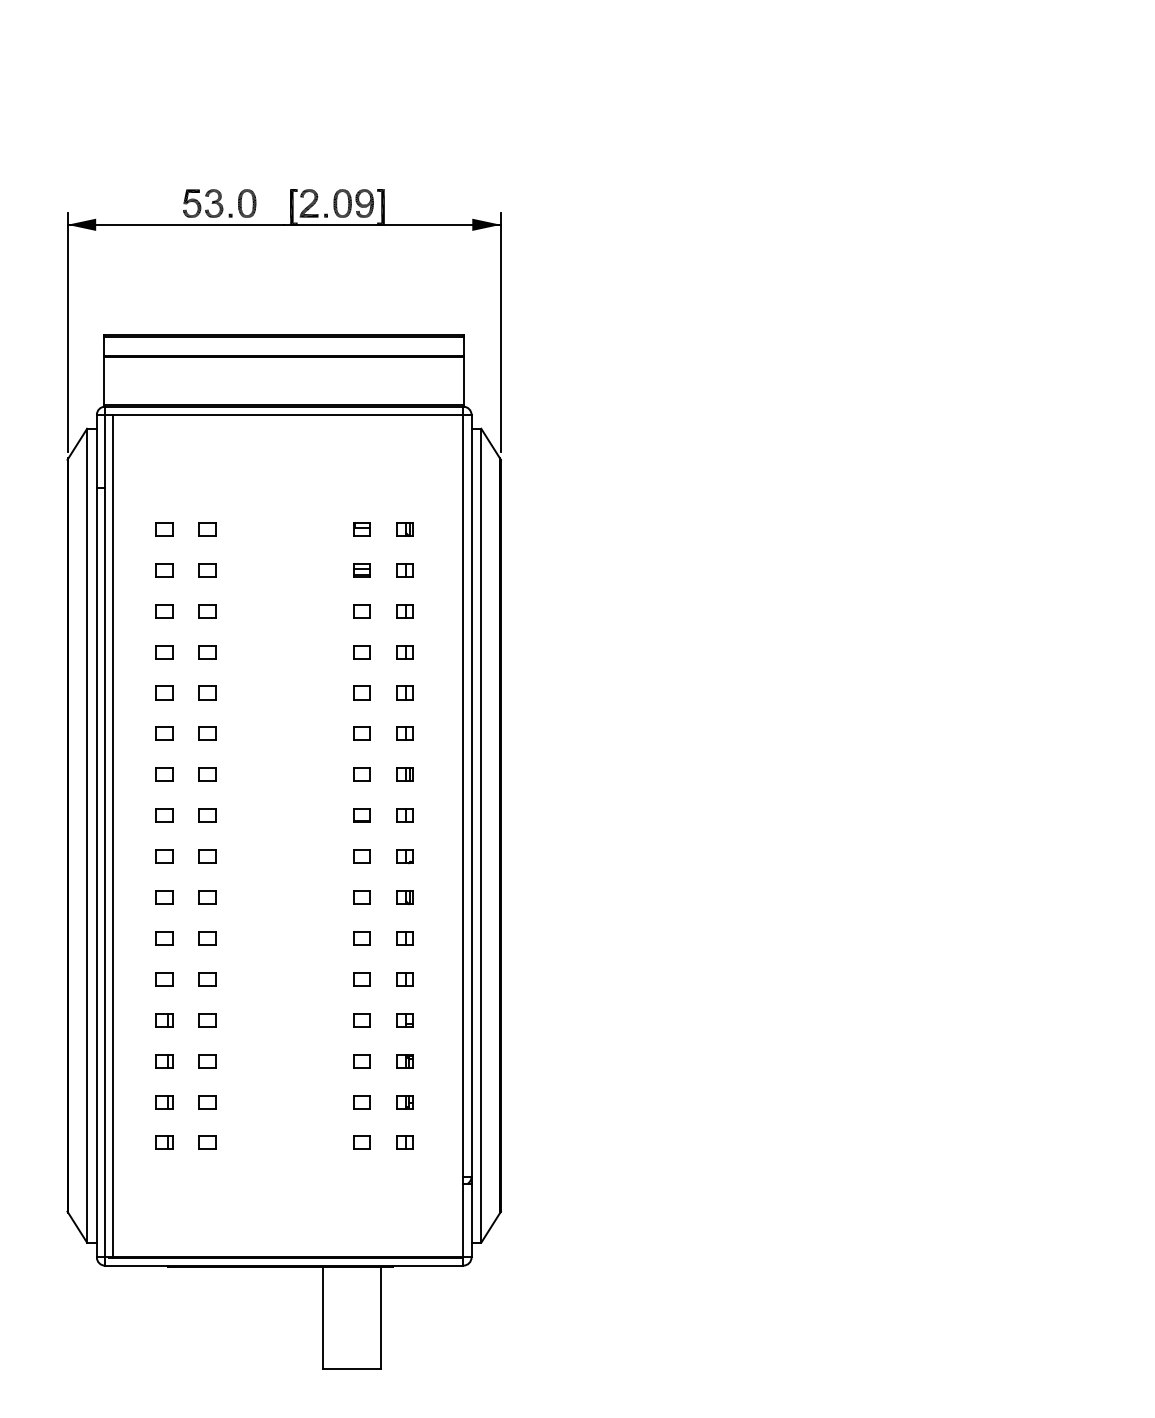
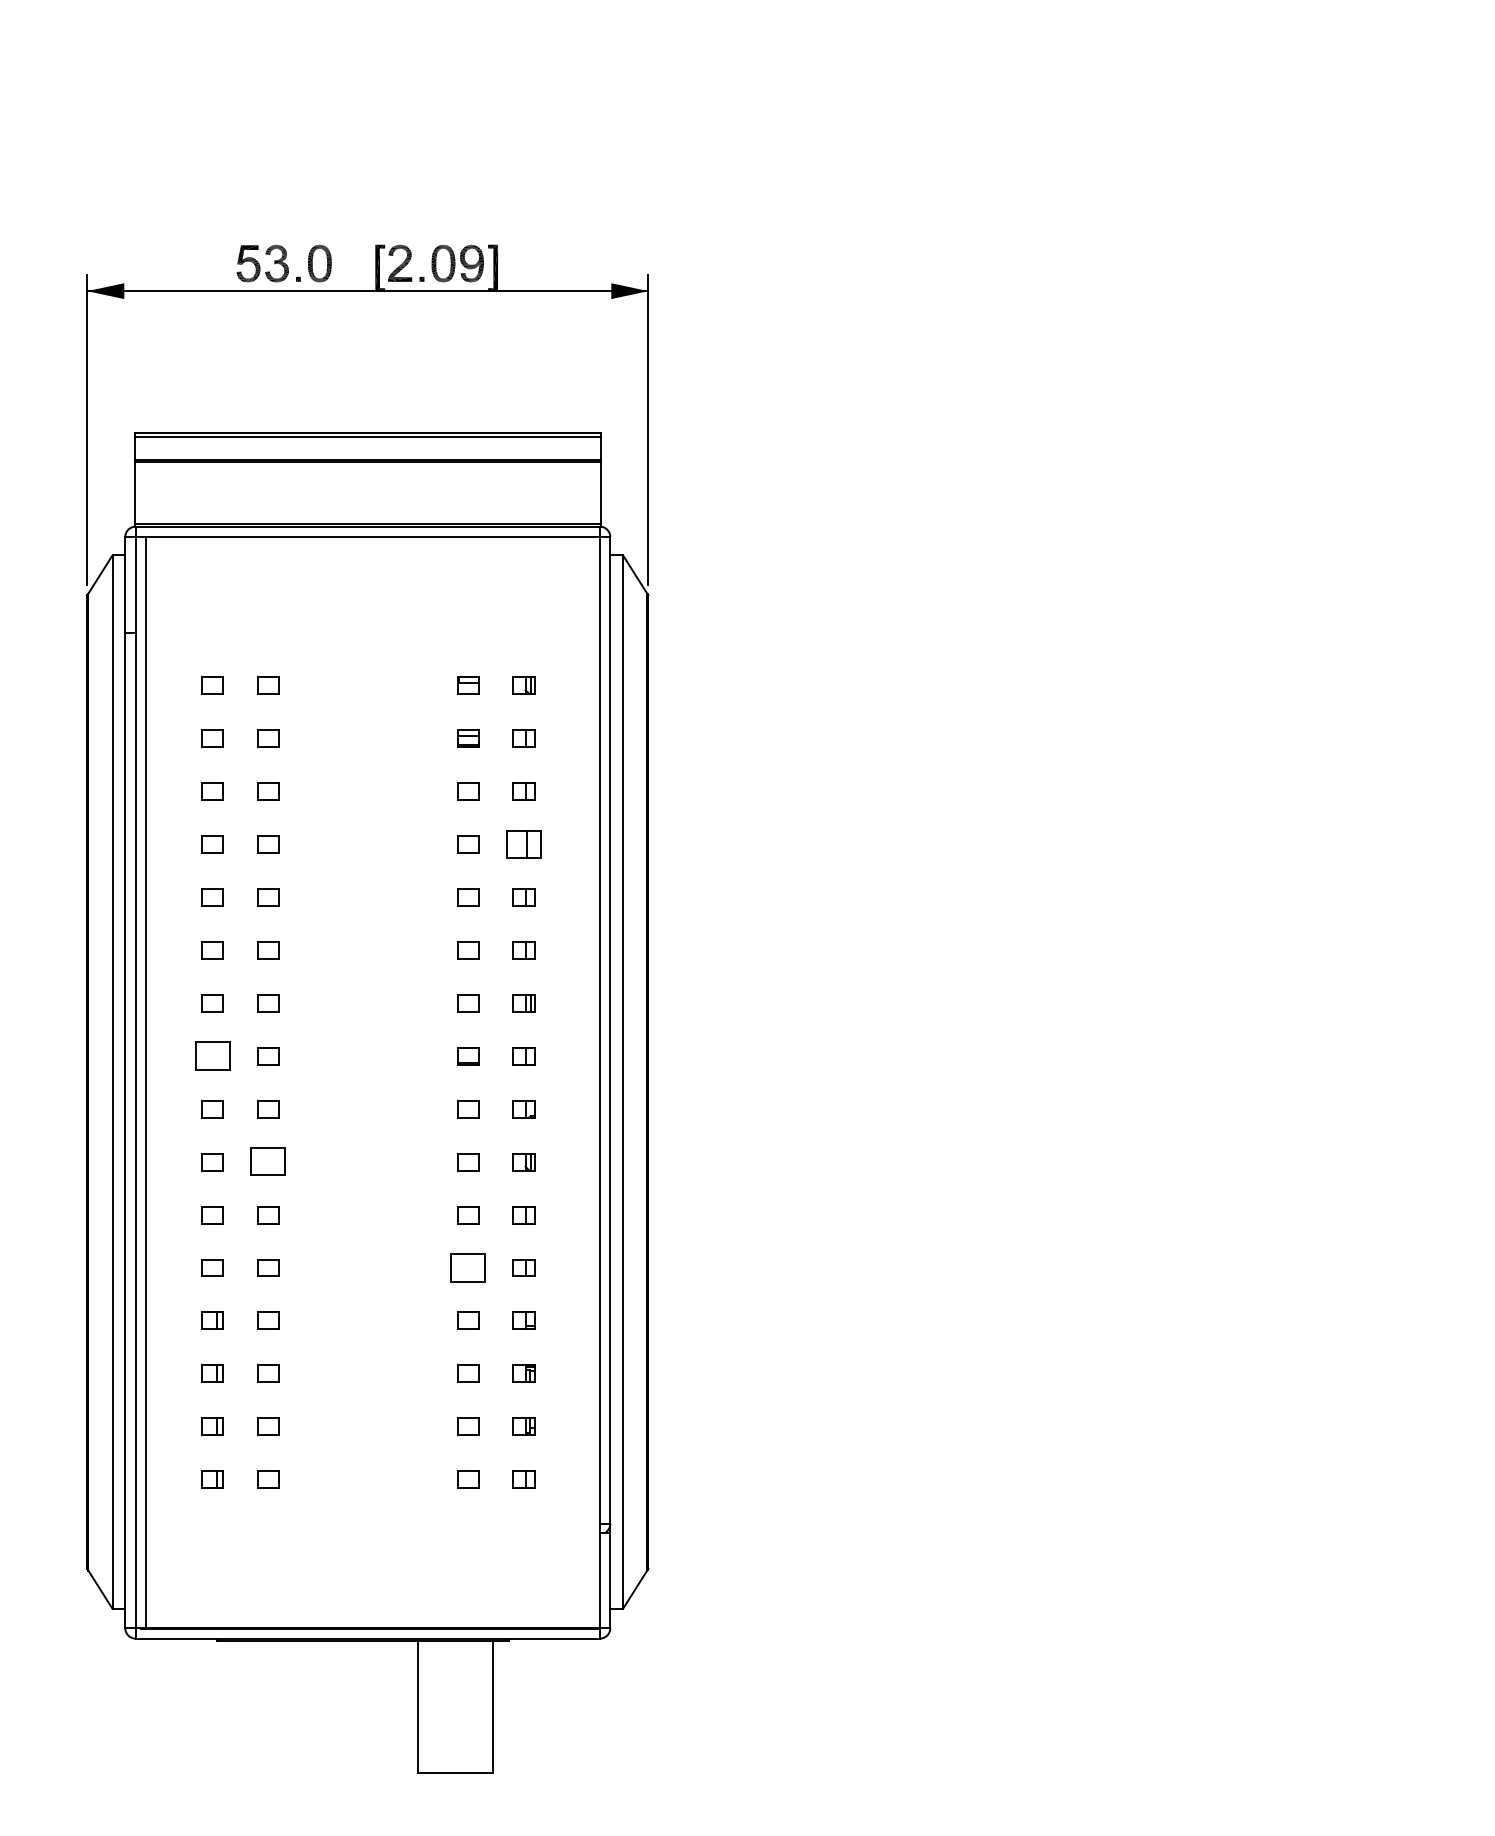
part: (404, 652) -> (523, 844), size x1.6
part: (164, 815) -> (212, 1056), size x1.6
part: (207, 897) -> (268, 1162), size x1.6
part: (362, 978) -> (468, 1267), size x1.6

